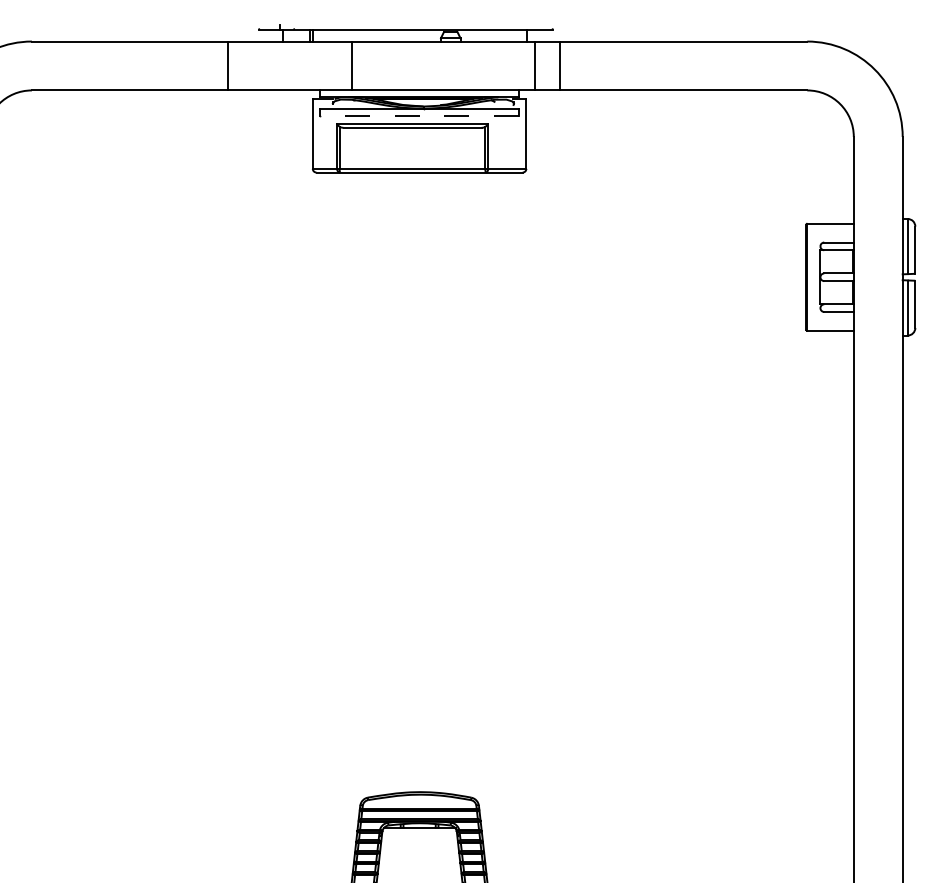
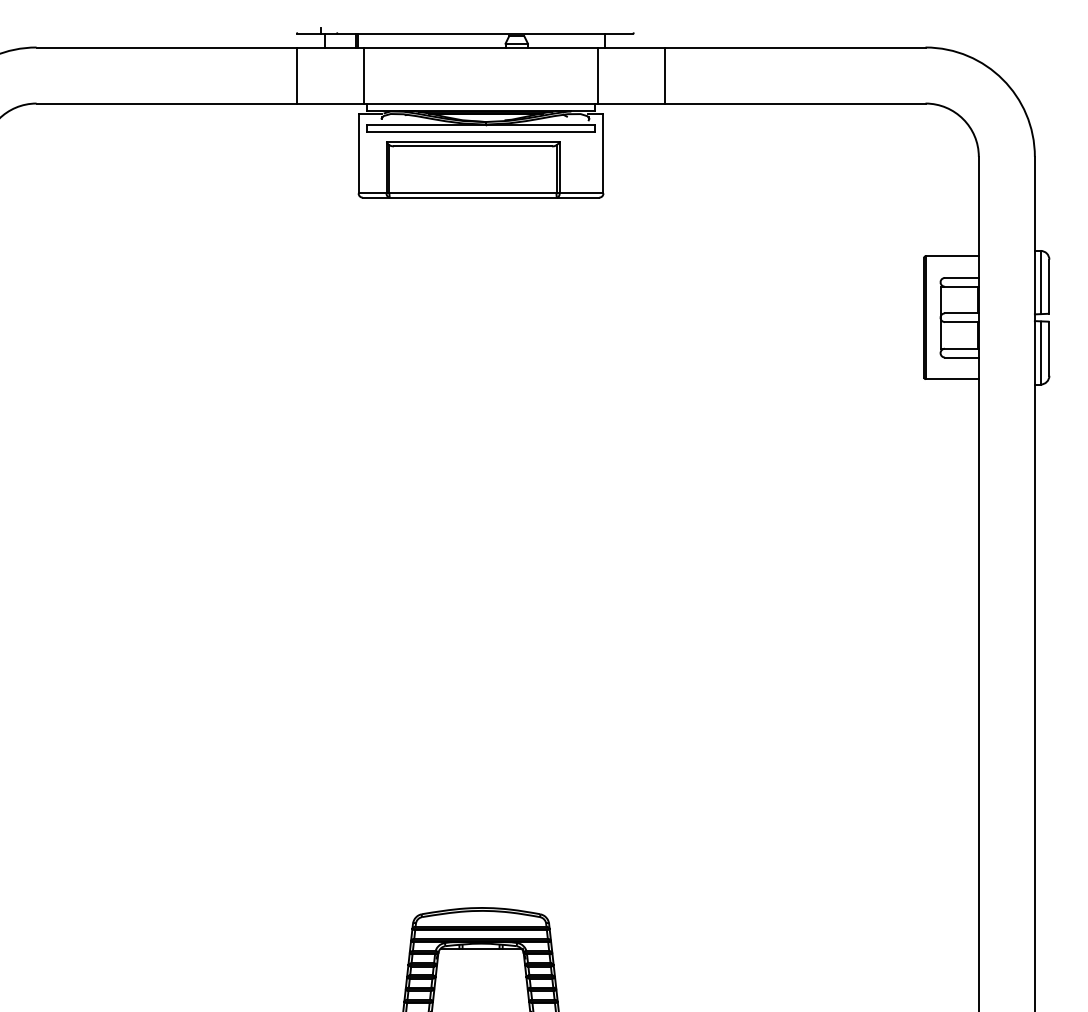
line: (227, 65) -> (296, 74), moved
line: (352, 65) -> (364, 74), moved
line: (535, 65) -> (665, 74), moved
line: (559, 65) -> (597, 74), moved
line: (419, 115) -> (480, 132), dashed -> solid

